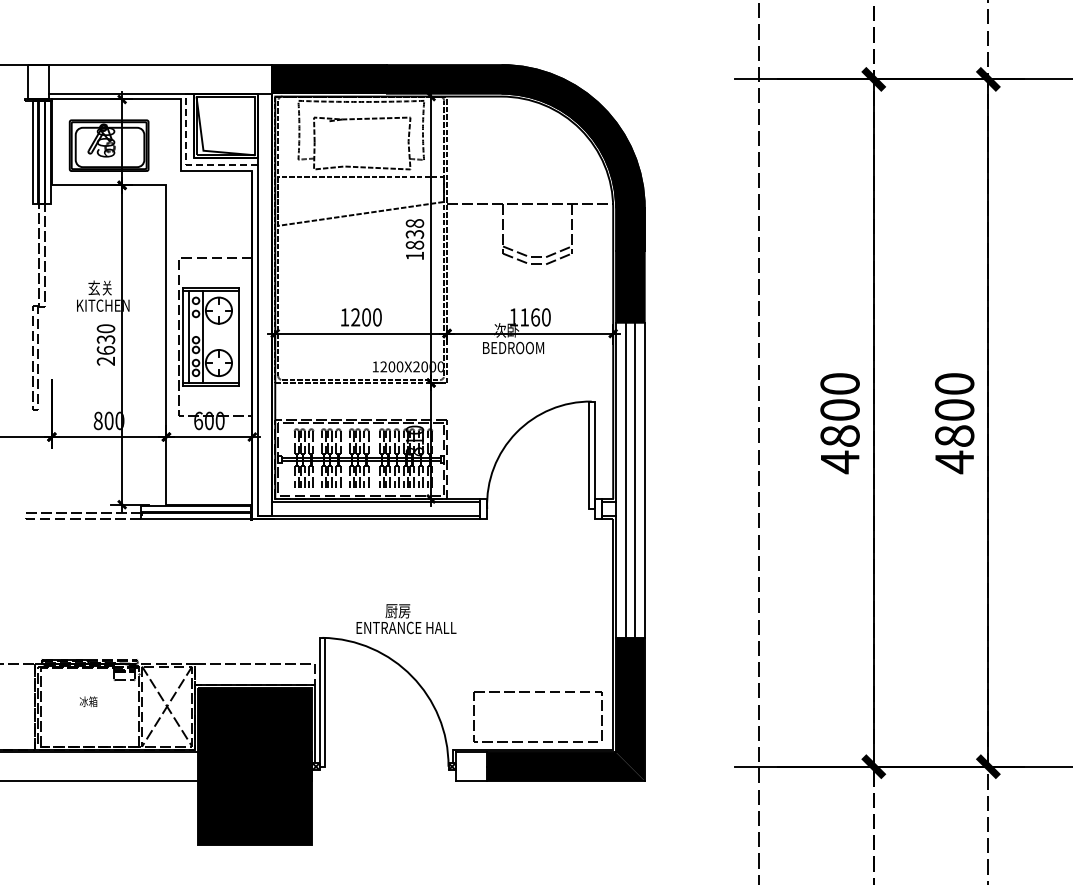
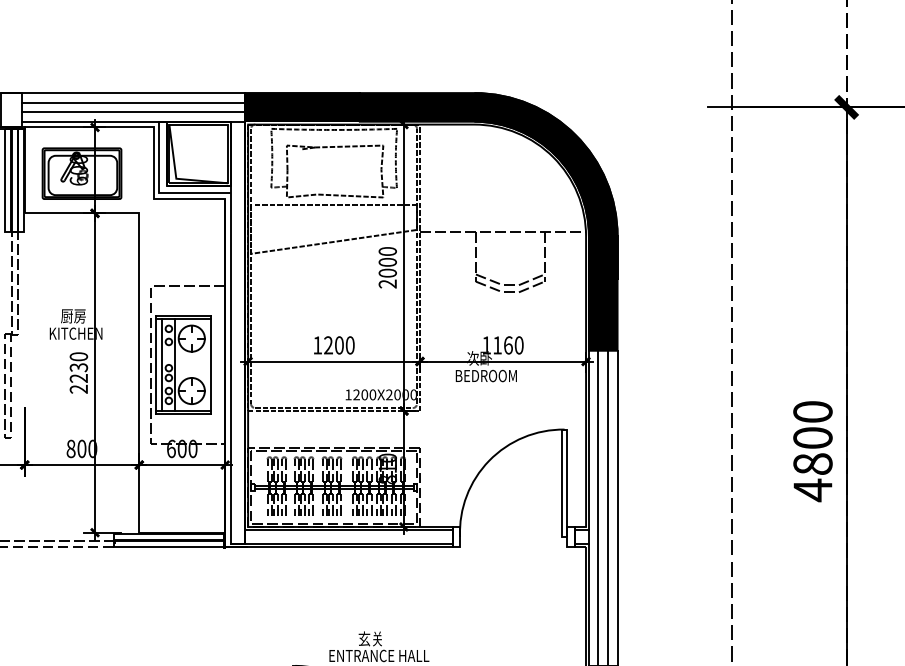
line: (160, 74) -> (133, 102), added
line: (160, 84) -> (133, 112), added
line: (186, 165) -> (159, 193), dashed -> solid
text: (414, 239) -> (387, 267), 1838 -> 2000
text: (100, 287) -> (73, 315), 玄关 -> 厨房
text: (105, 349) -> (78, 377), 2630 -> 2230
text: (397, 610) -> (370, 638), 厨房 -> 玄关

